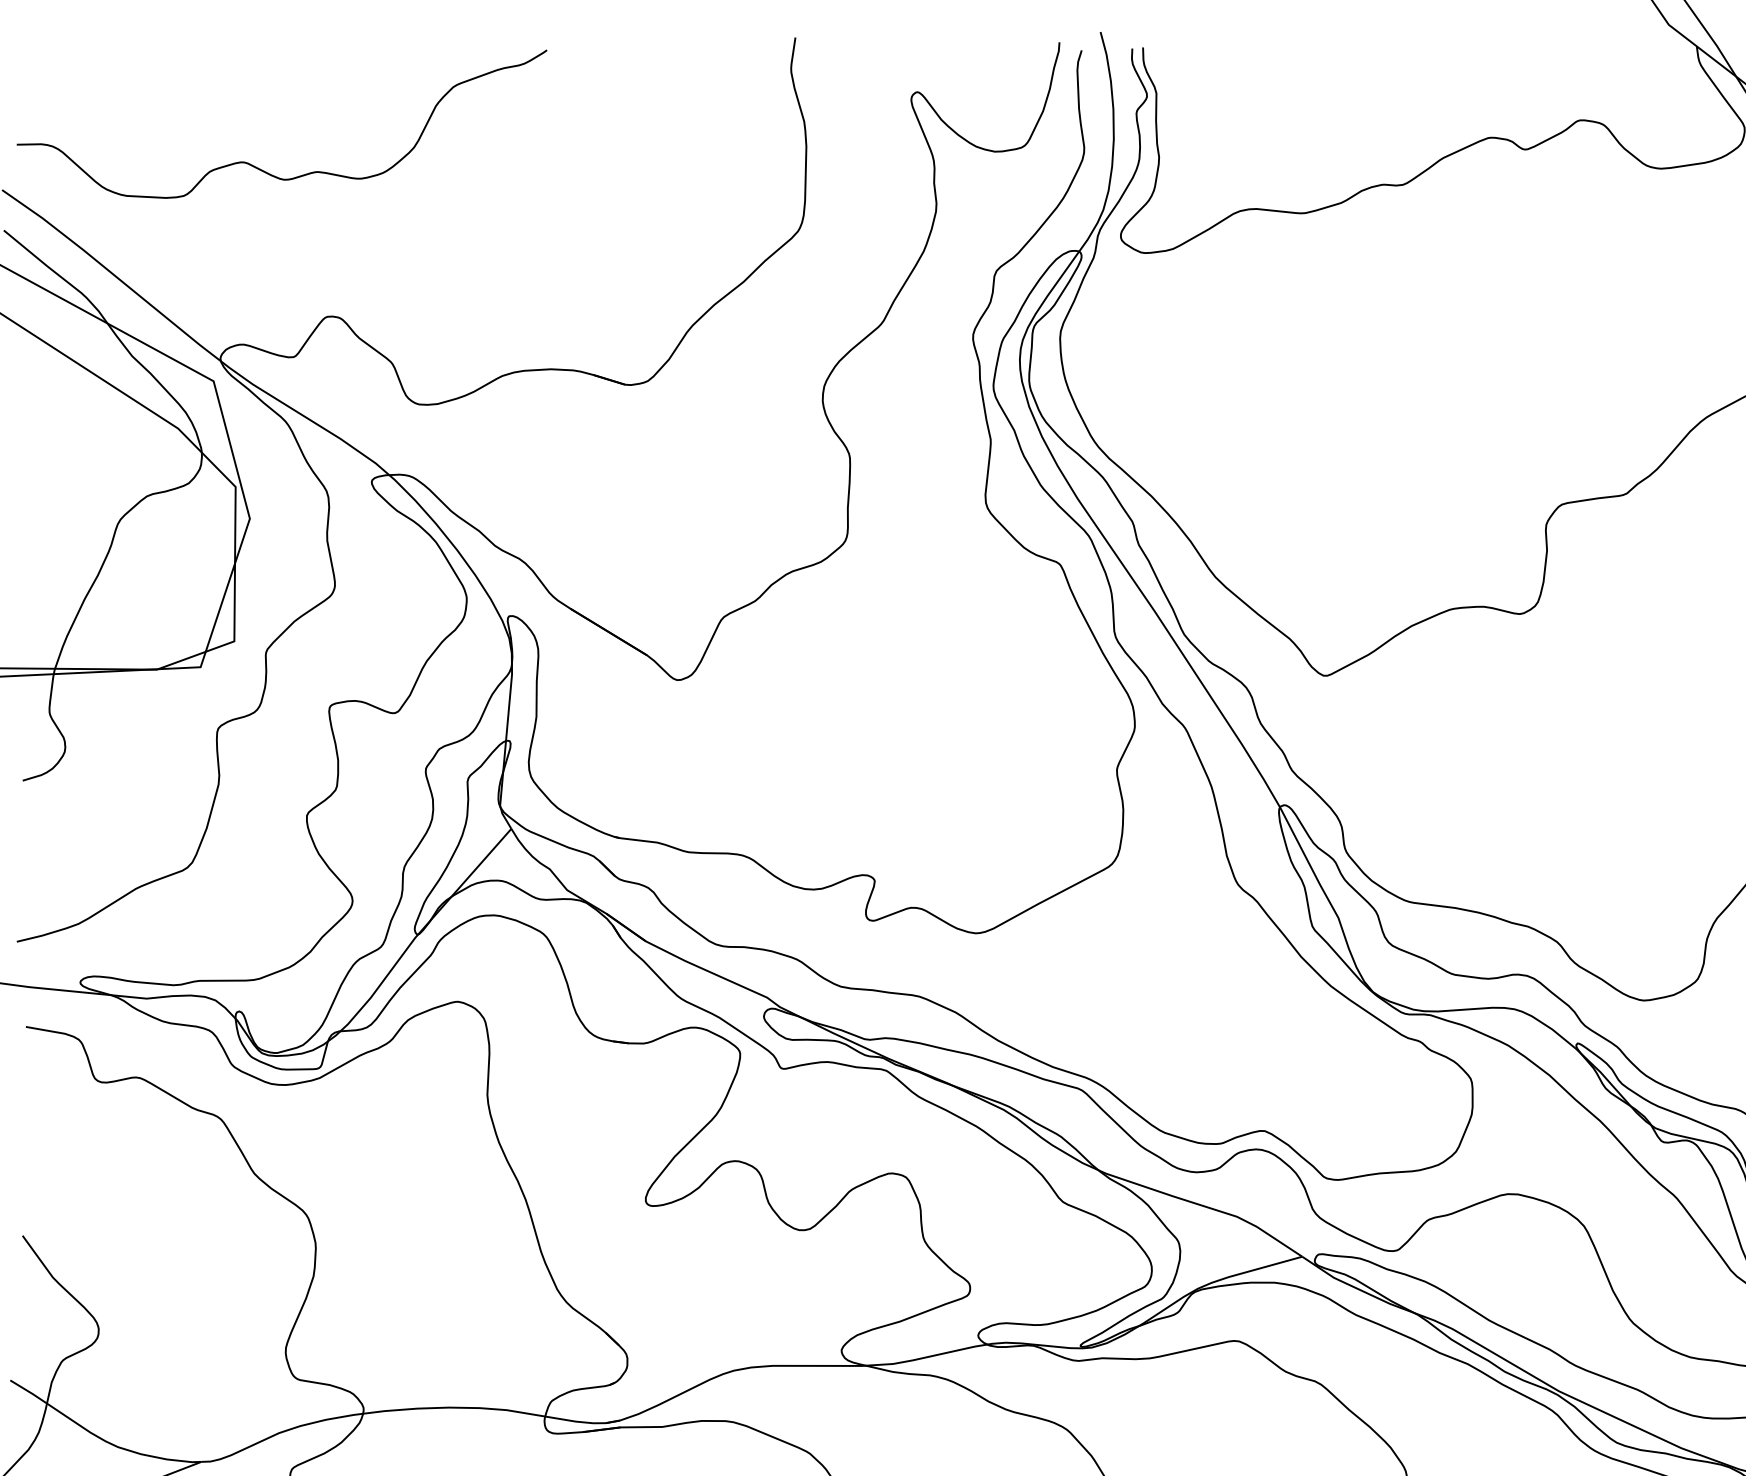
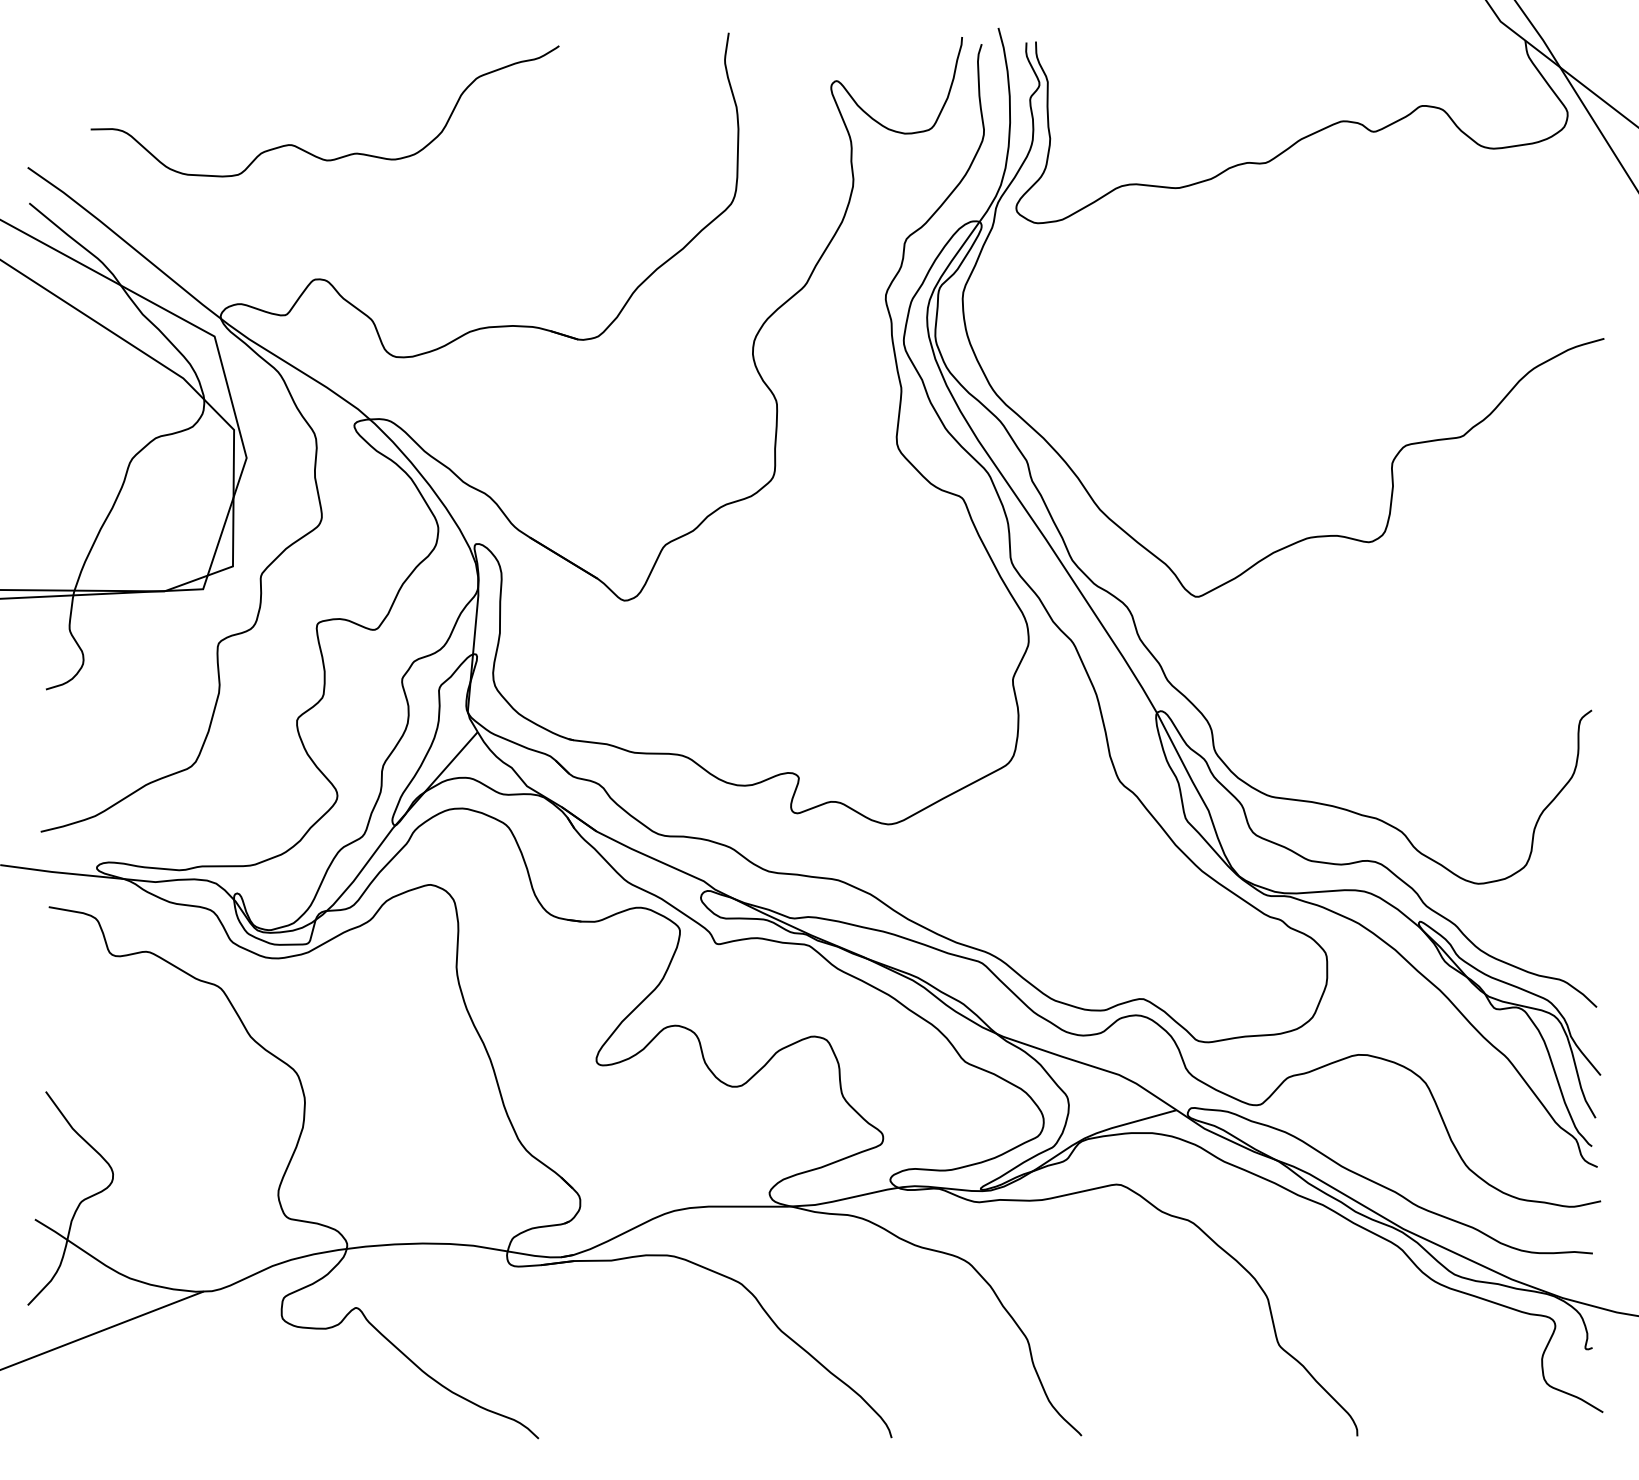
curve: (258, 167) -> (304, 149), moved

